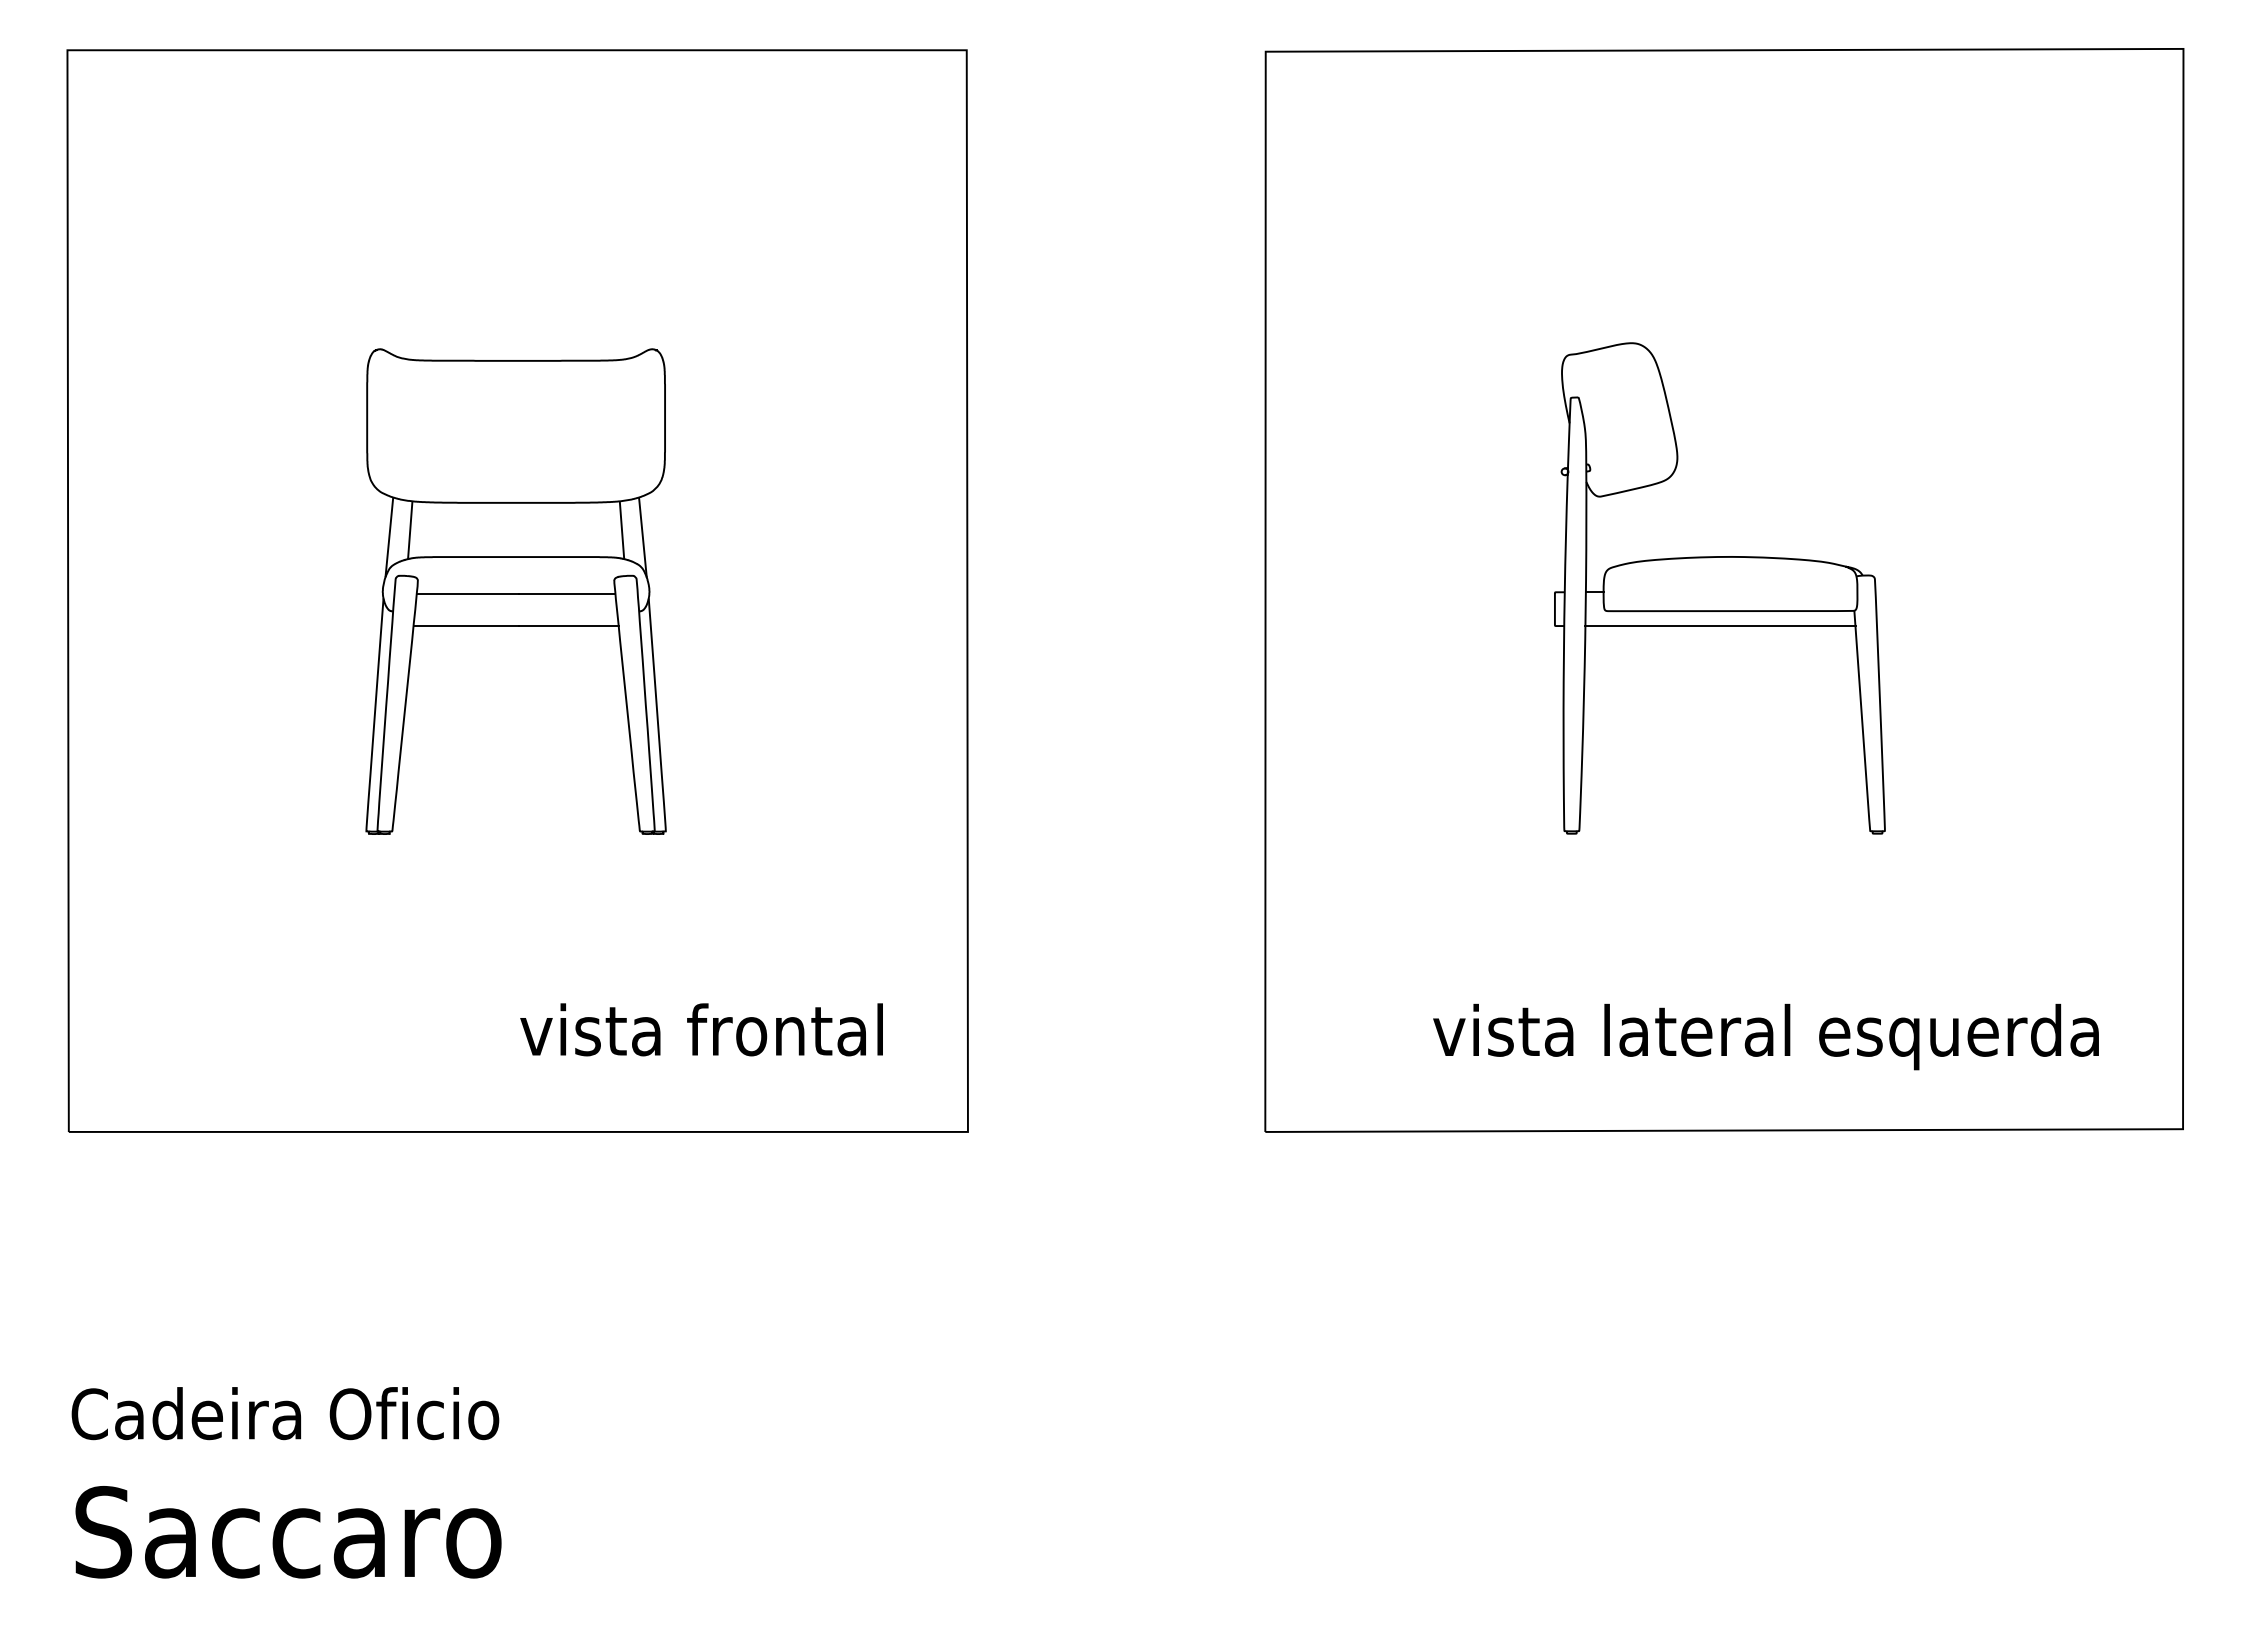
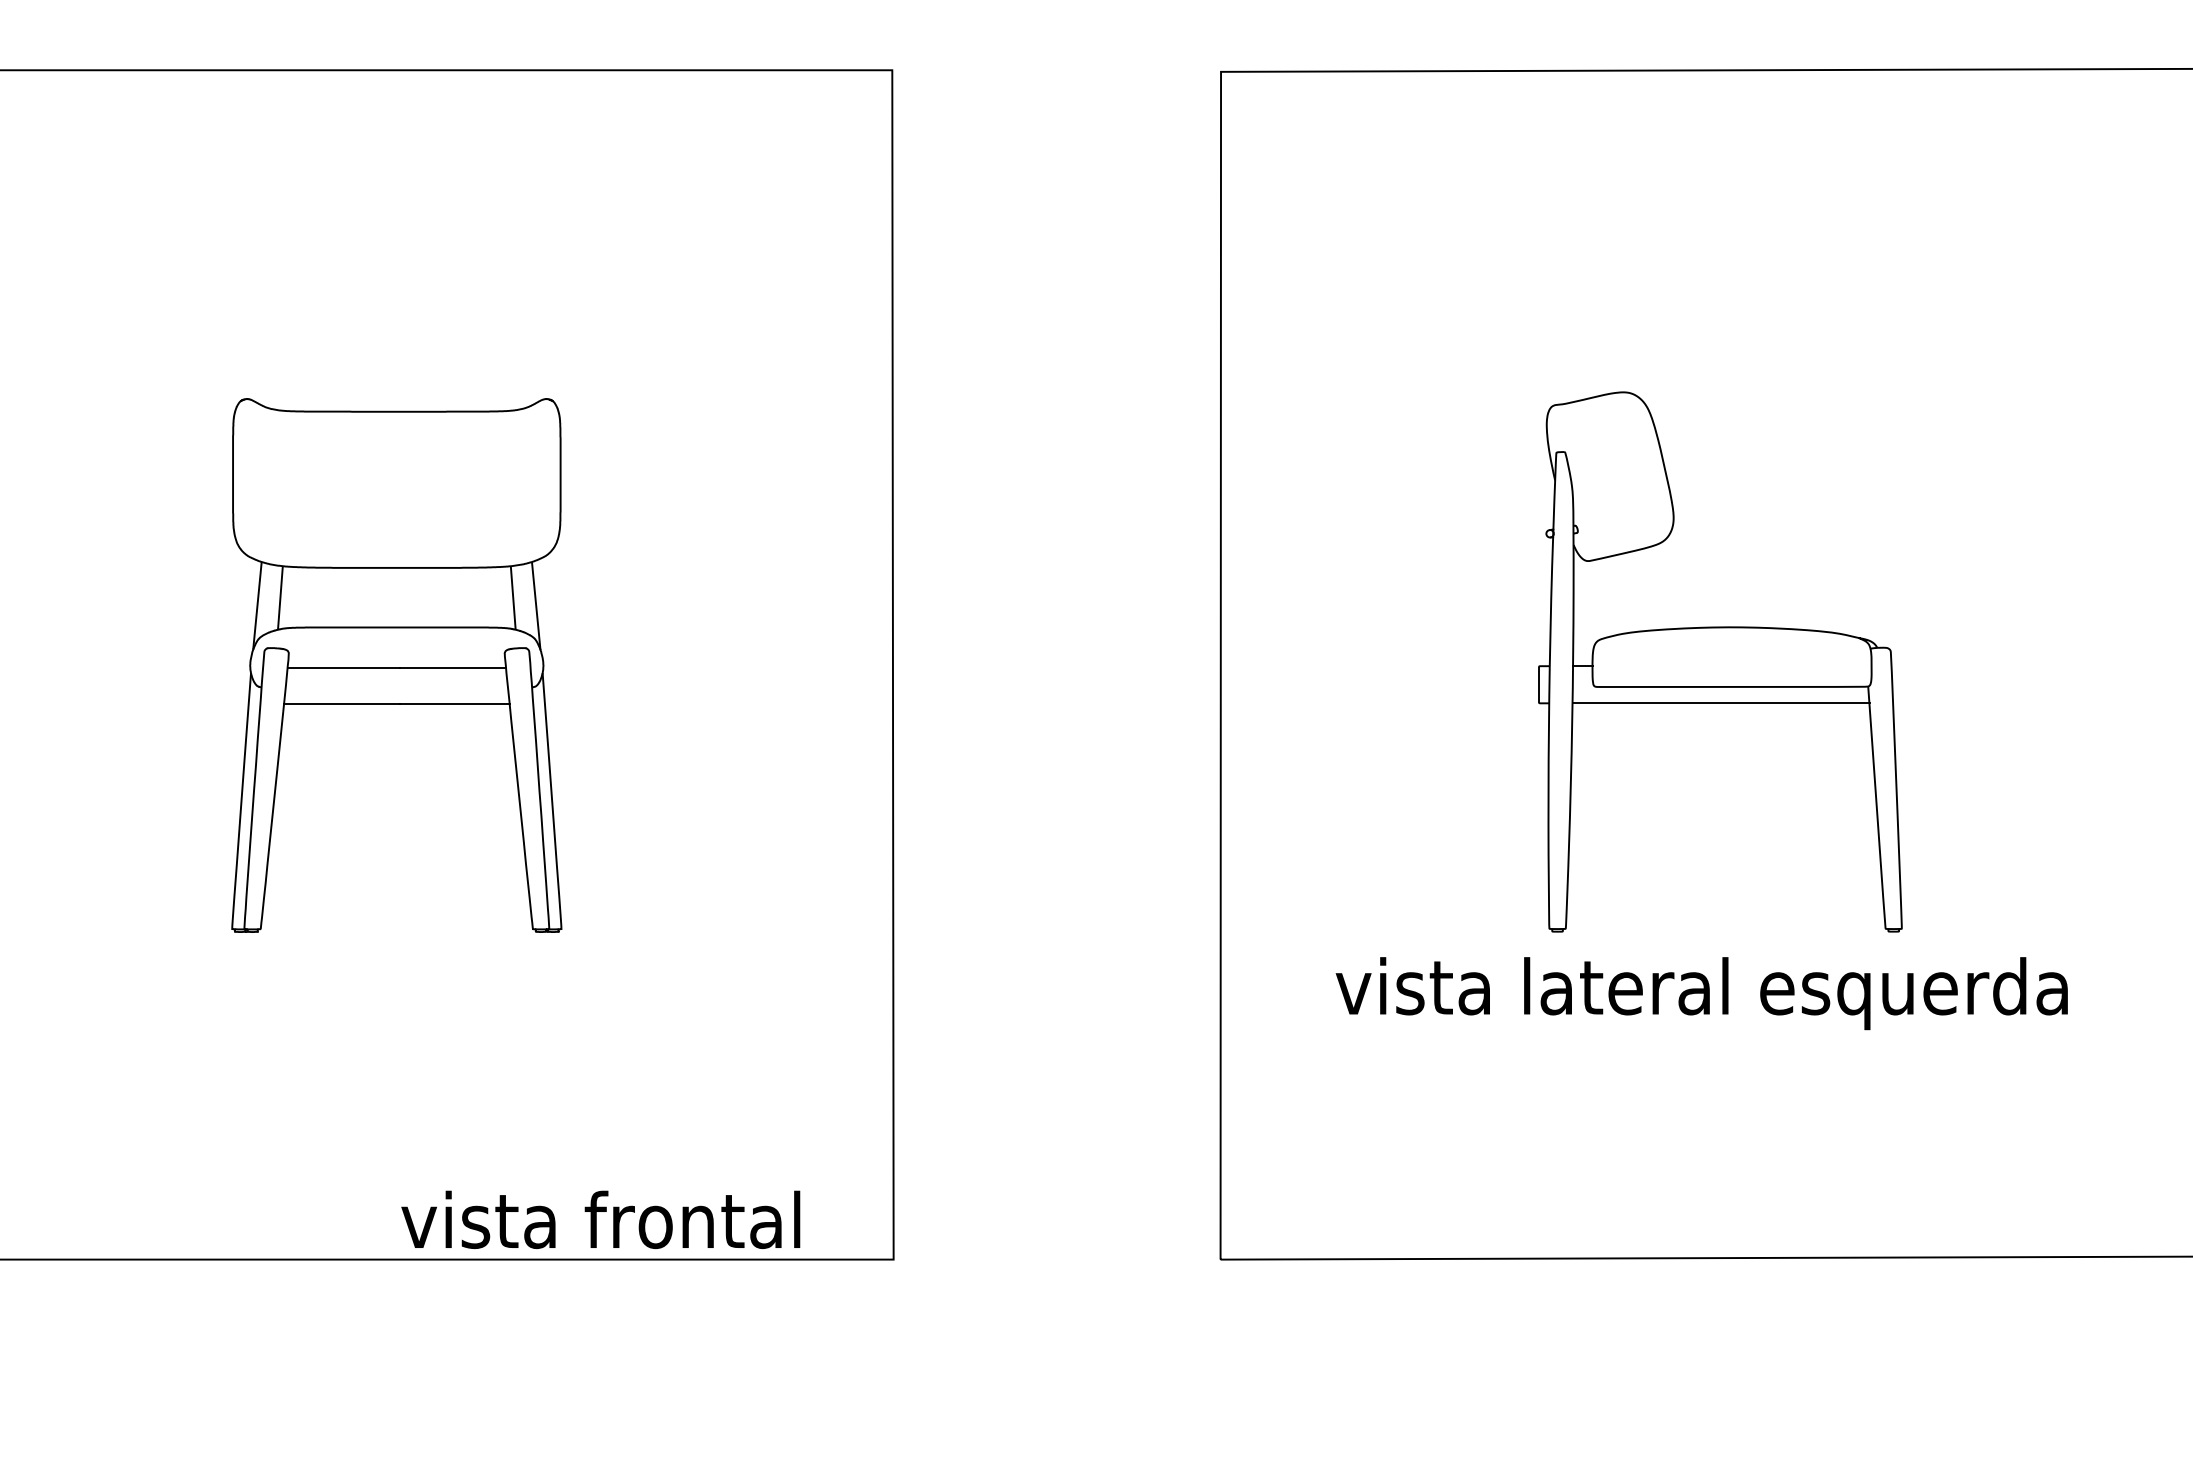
text: (701, 1029) -> (600, 1219), moved
text: (1765, 1036) -> (1701, 993), moved

